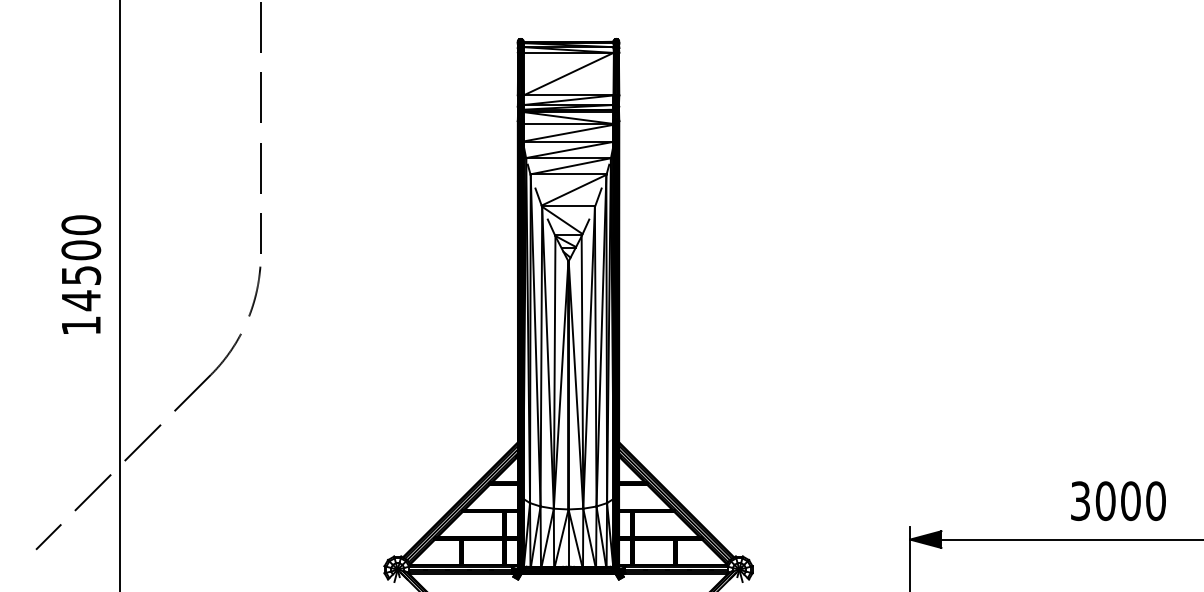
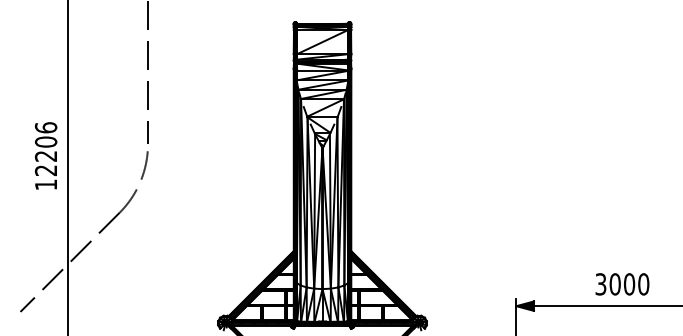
text: (80, 263) -> (45, 149), 14500 -> 12206
text: (1118, 501) -> (622, 284), moved

